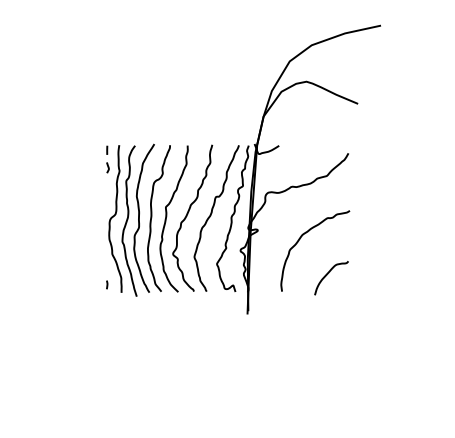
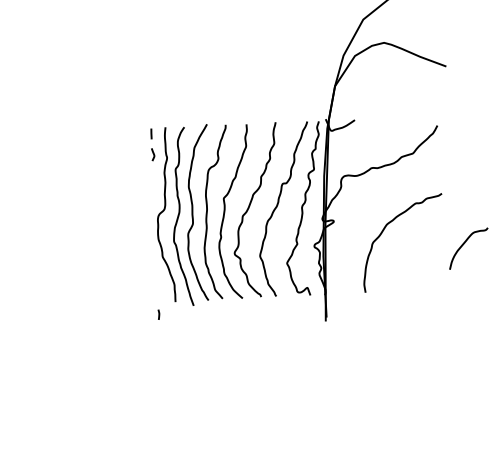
curve: (328, 274) -> (464, 244), moved
curve: (107, 284) -> (159, 314), moved

